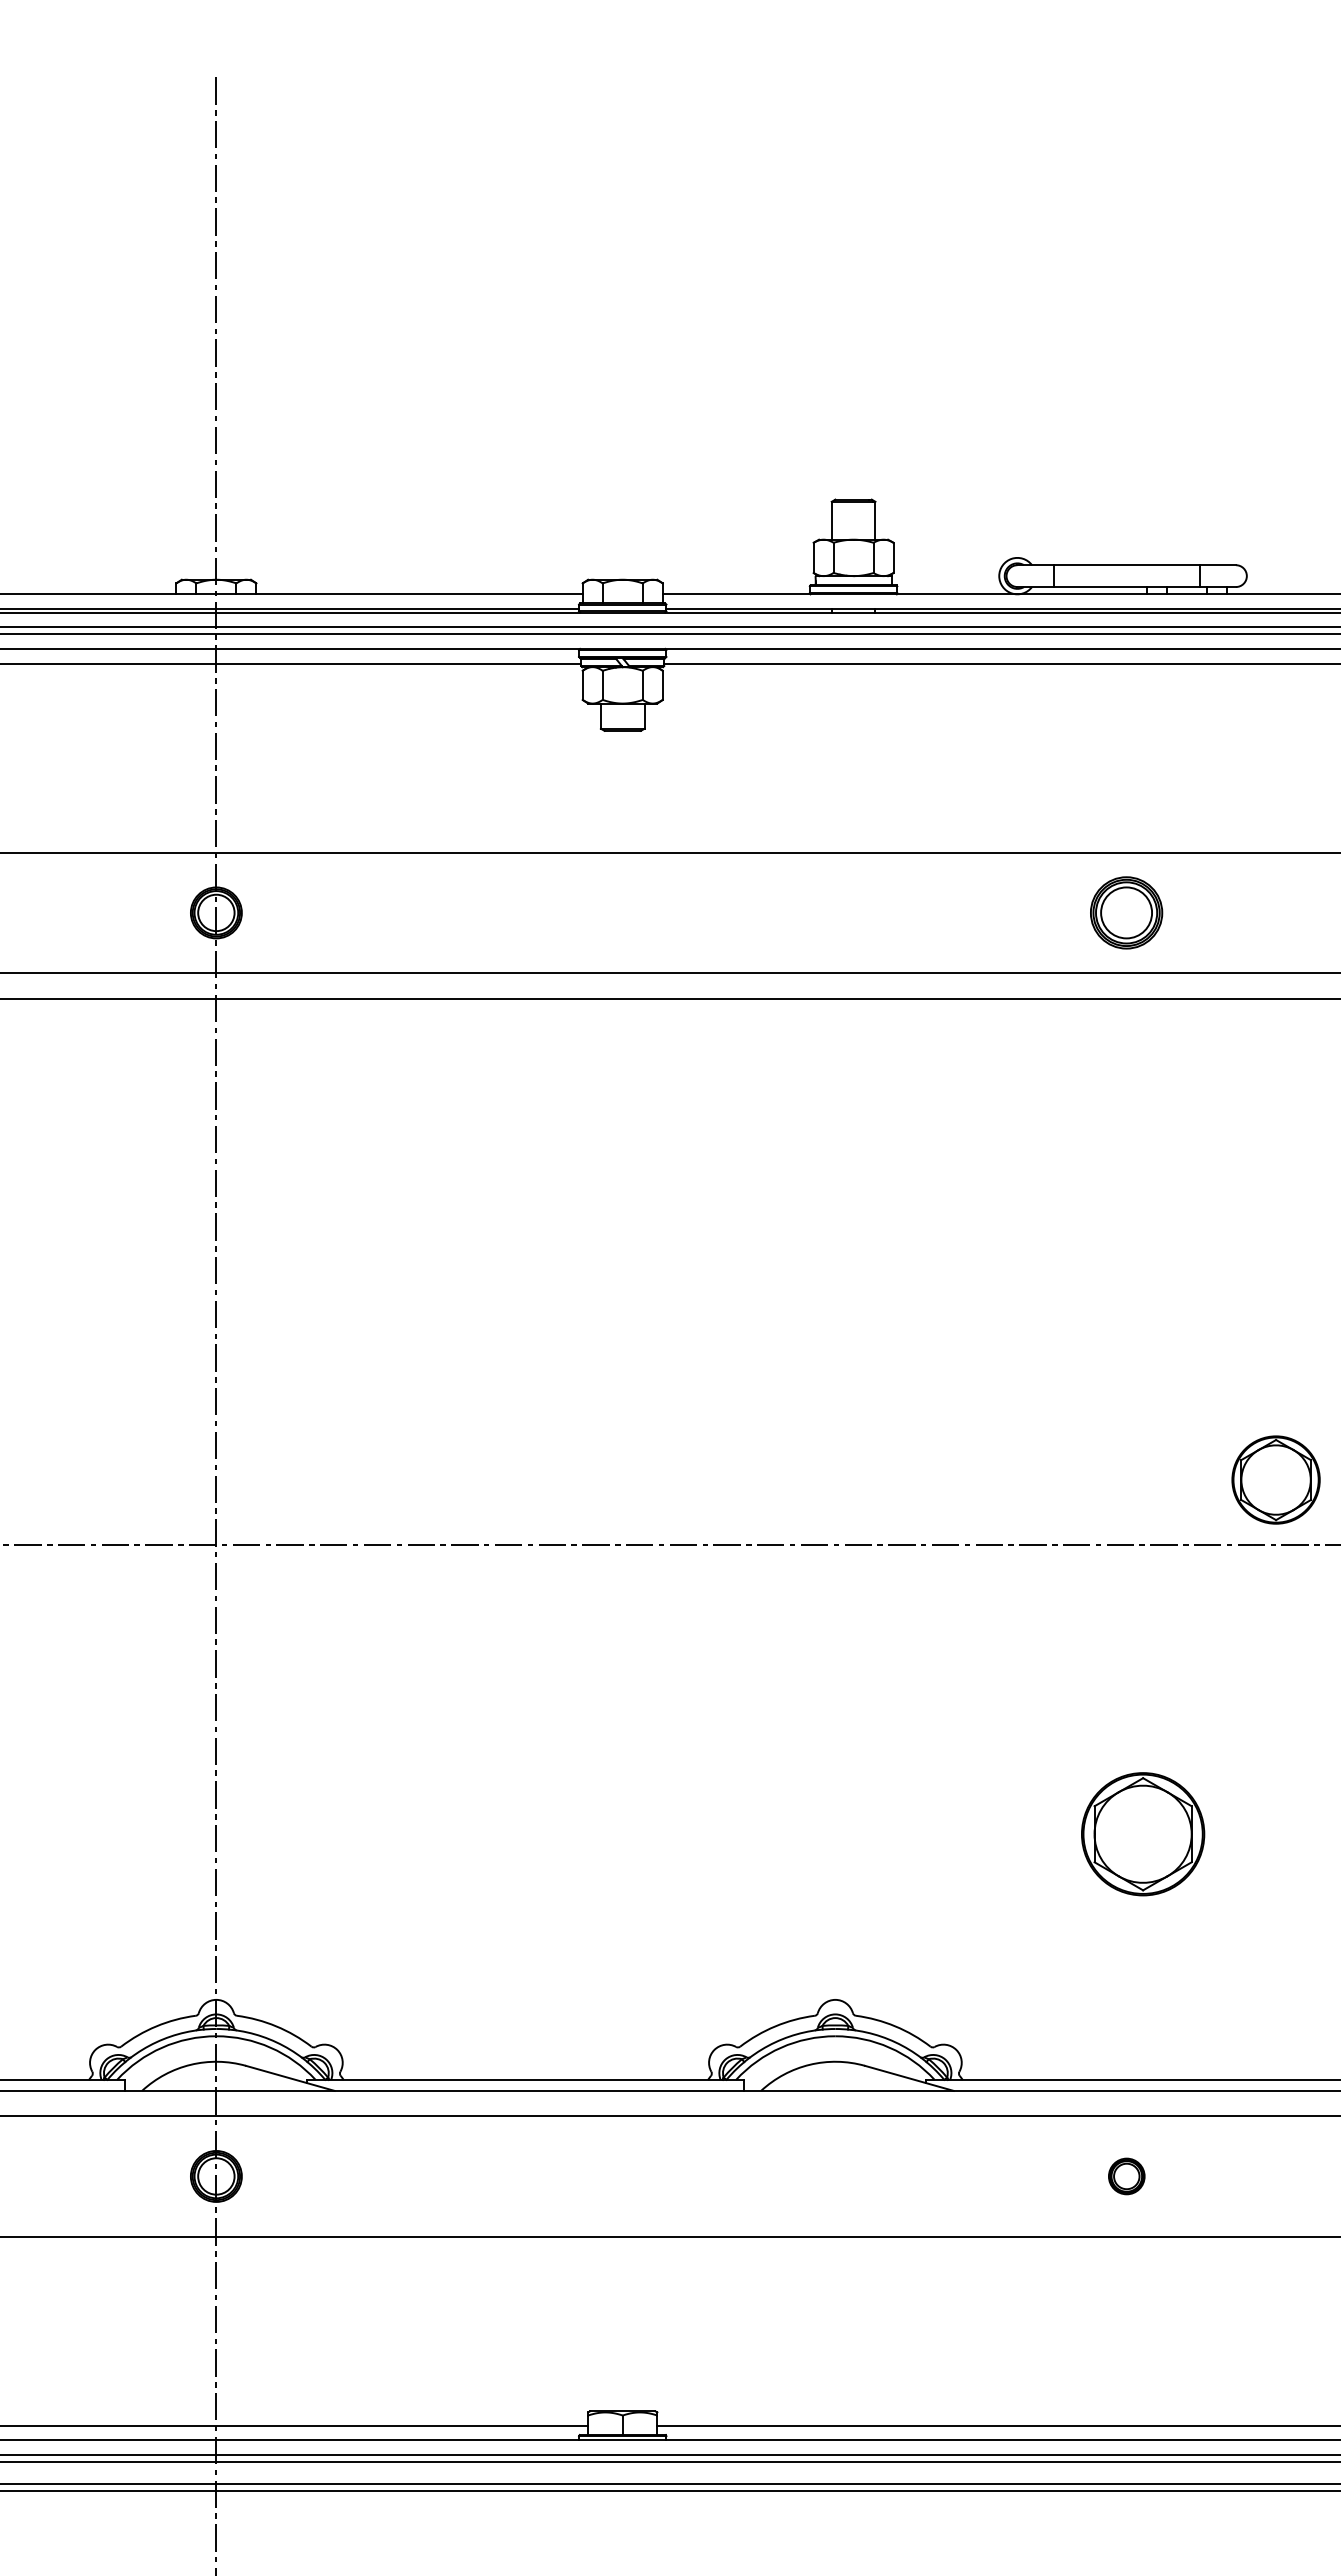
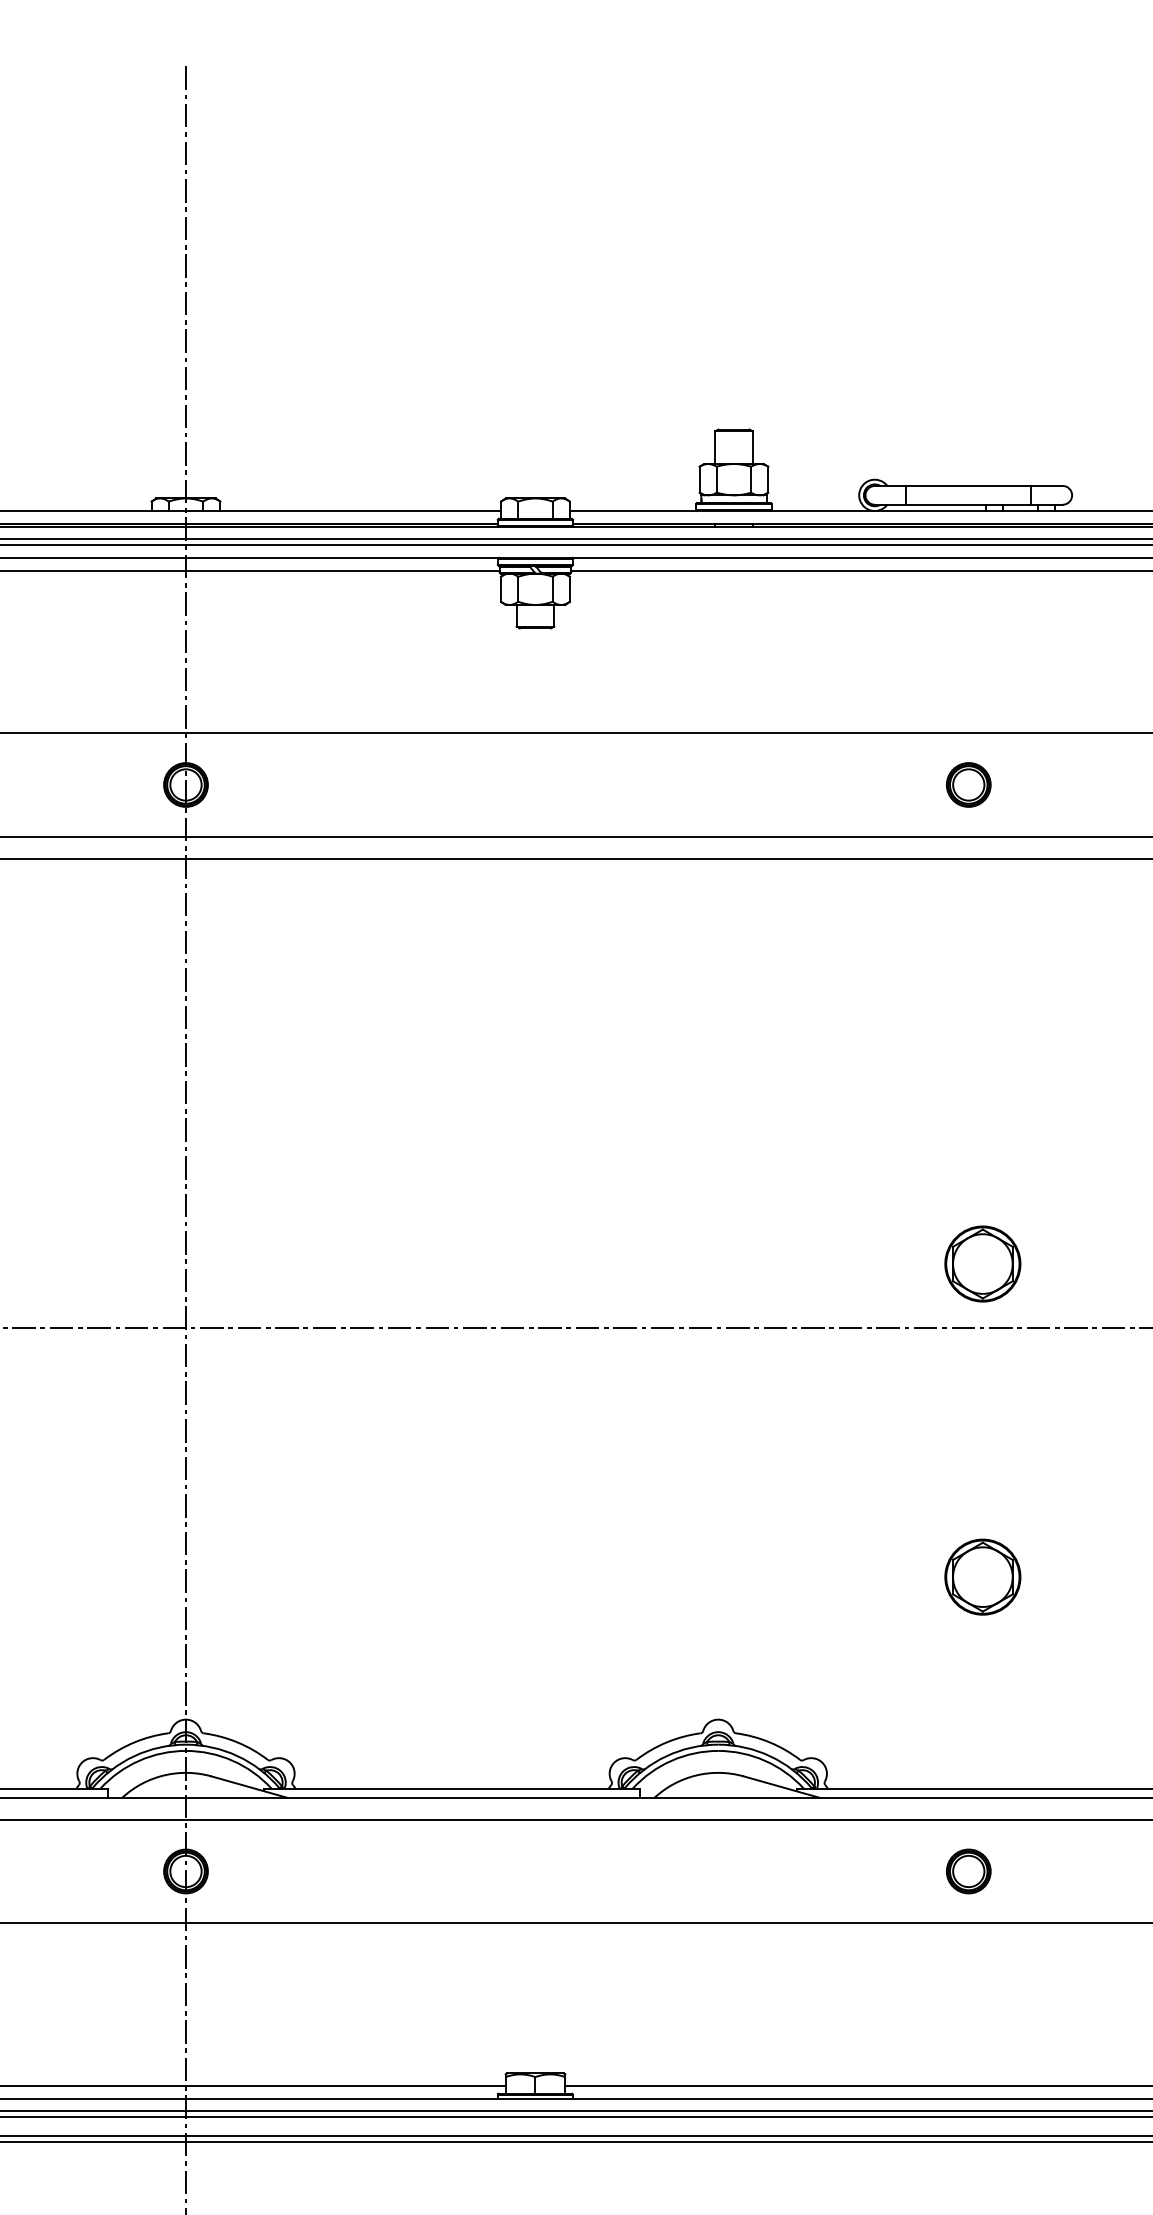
part: (1126, 912) -> (968, 784), size x0.71
part: (1275, 1479) -> (982, 1263), moved
part: (1142, 1833) -> (982, 1576), size x0.71
part: (1126, 2176) -> (968, 1871), size x1.43

